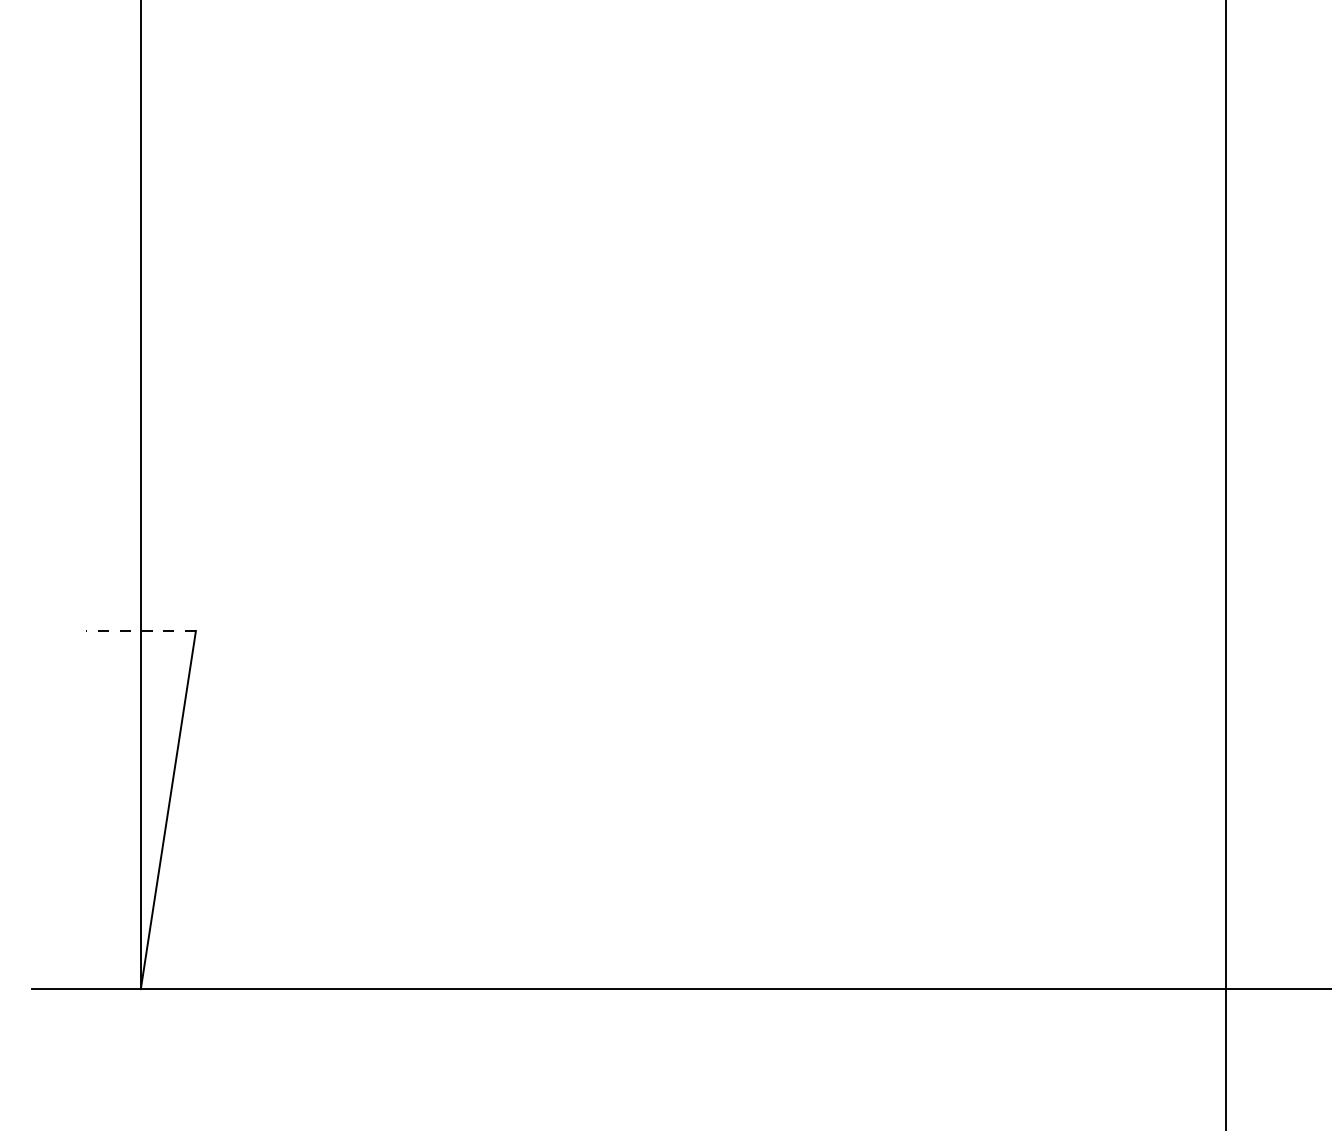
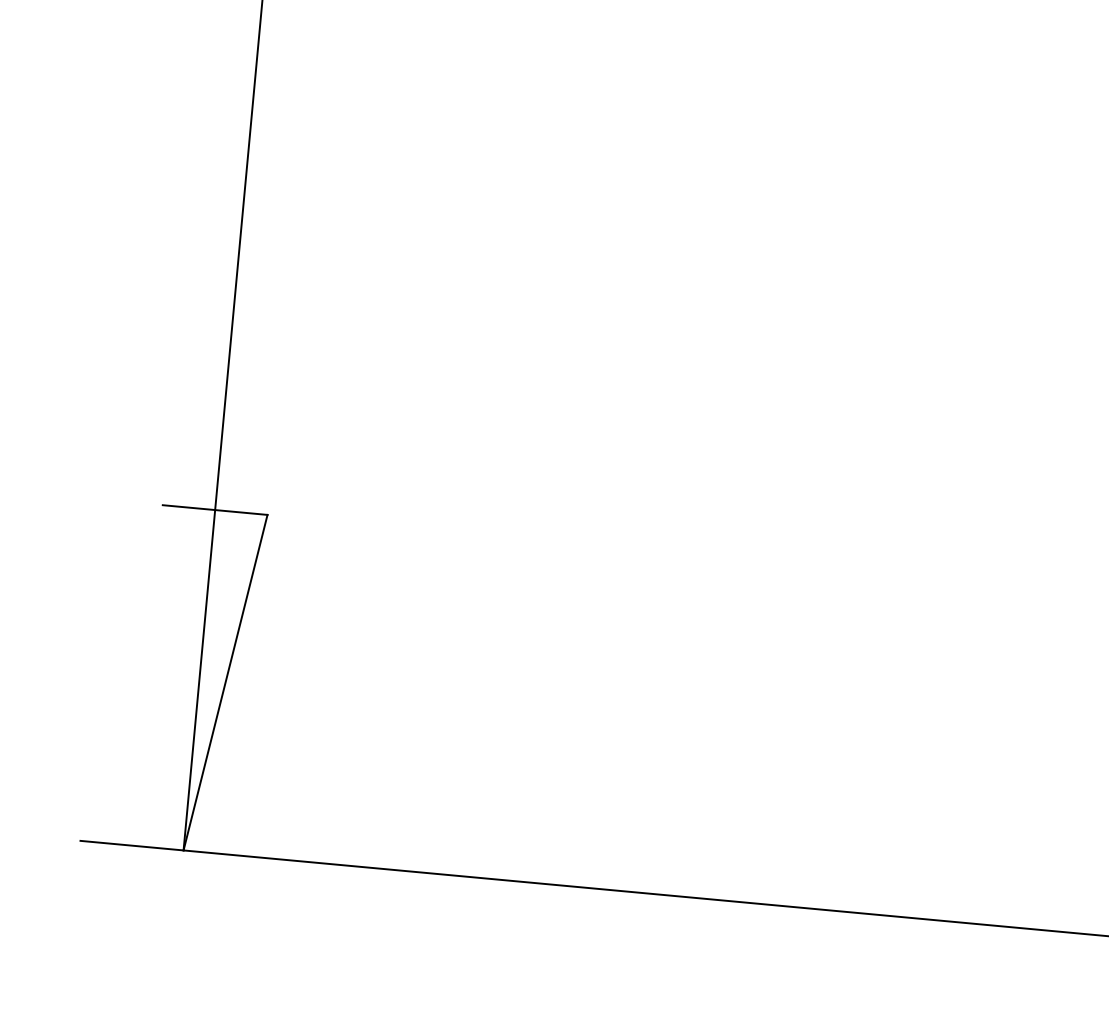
line: (140, 630) -> (214, 509), dashed -> solid

